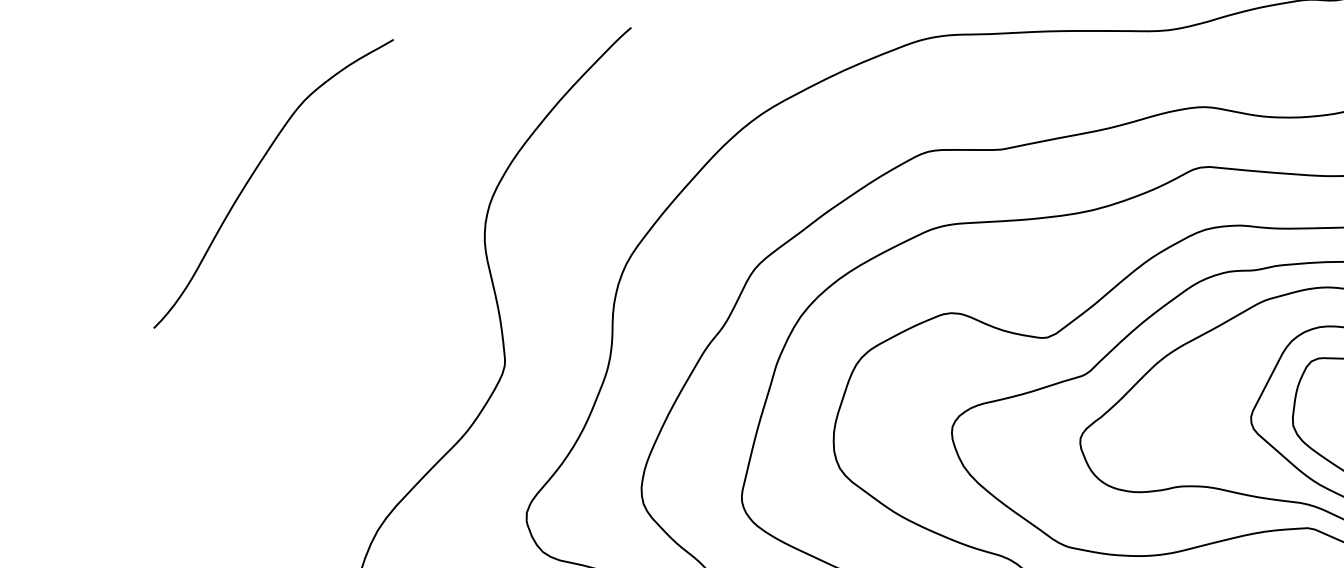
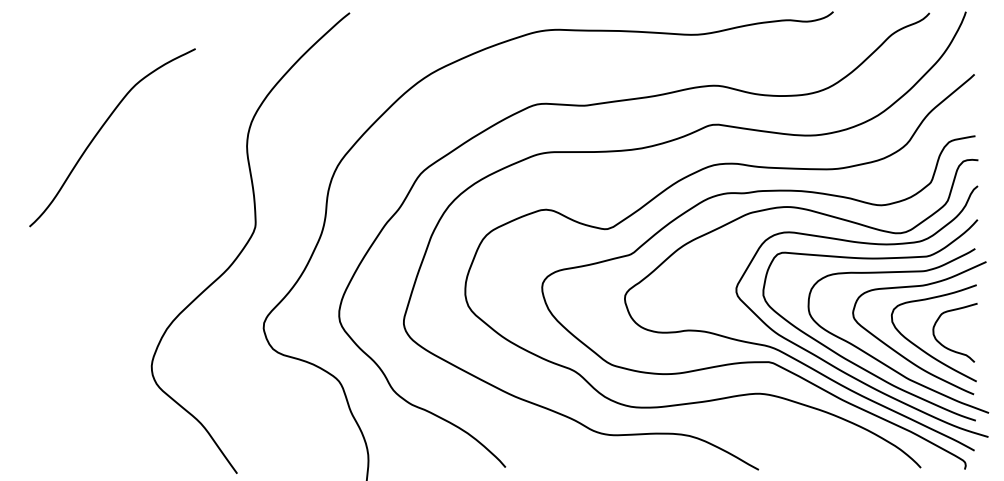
curve: (257, 170) -> (102, 128), moved

